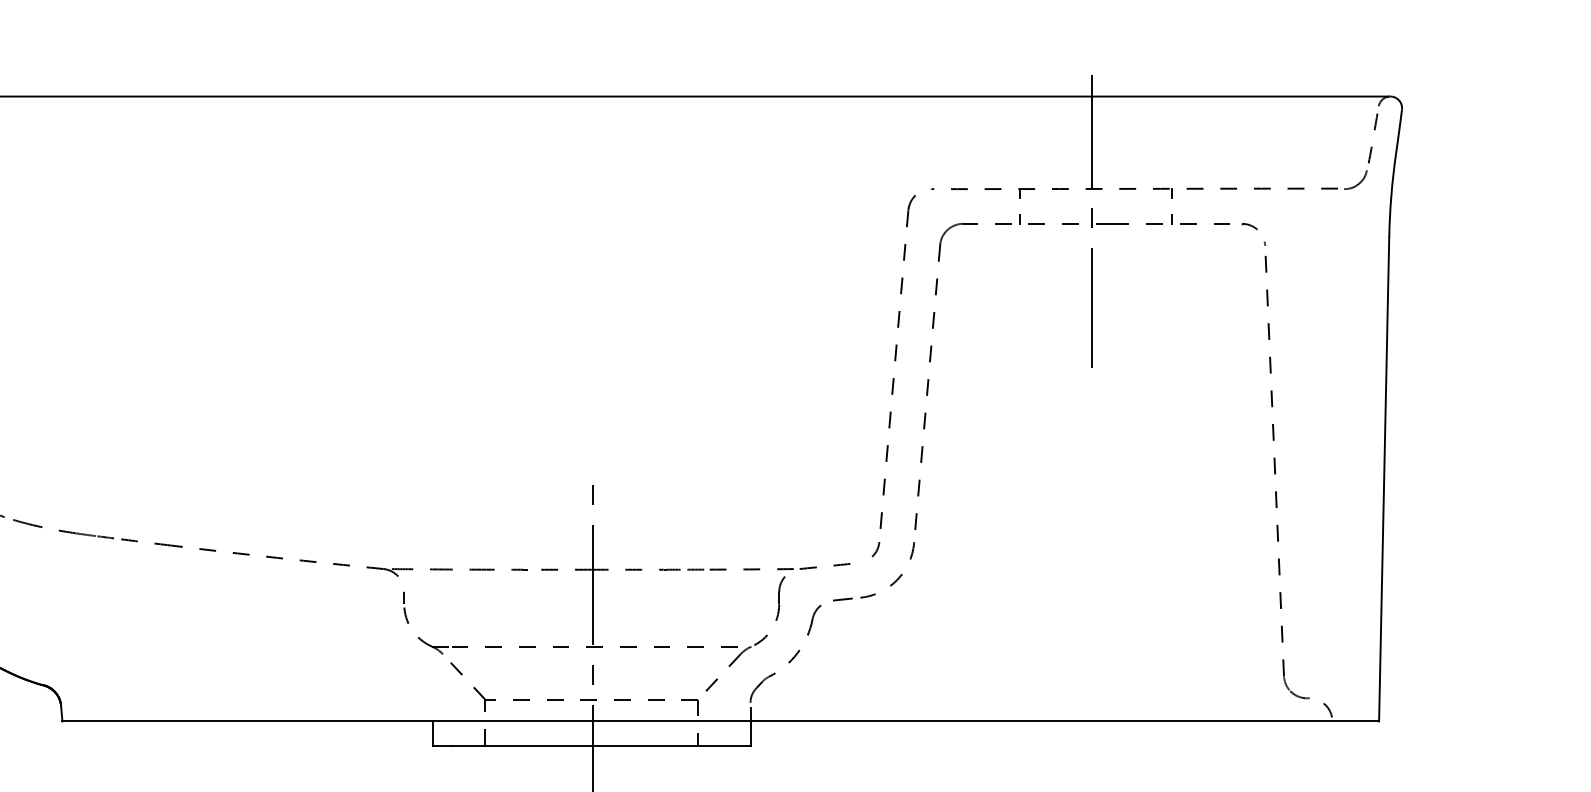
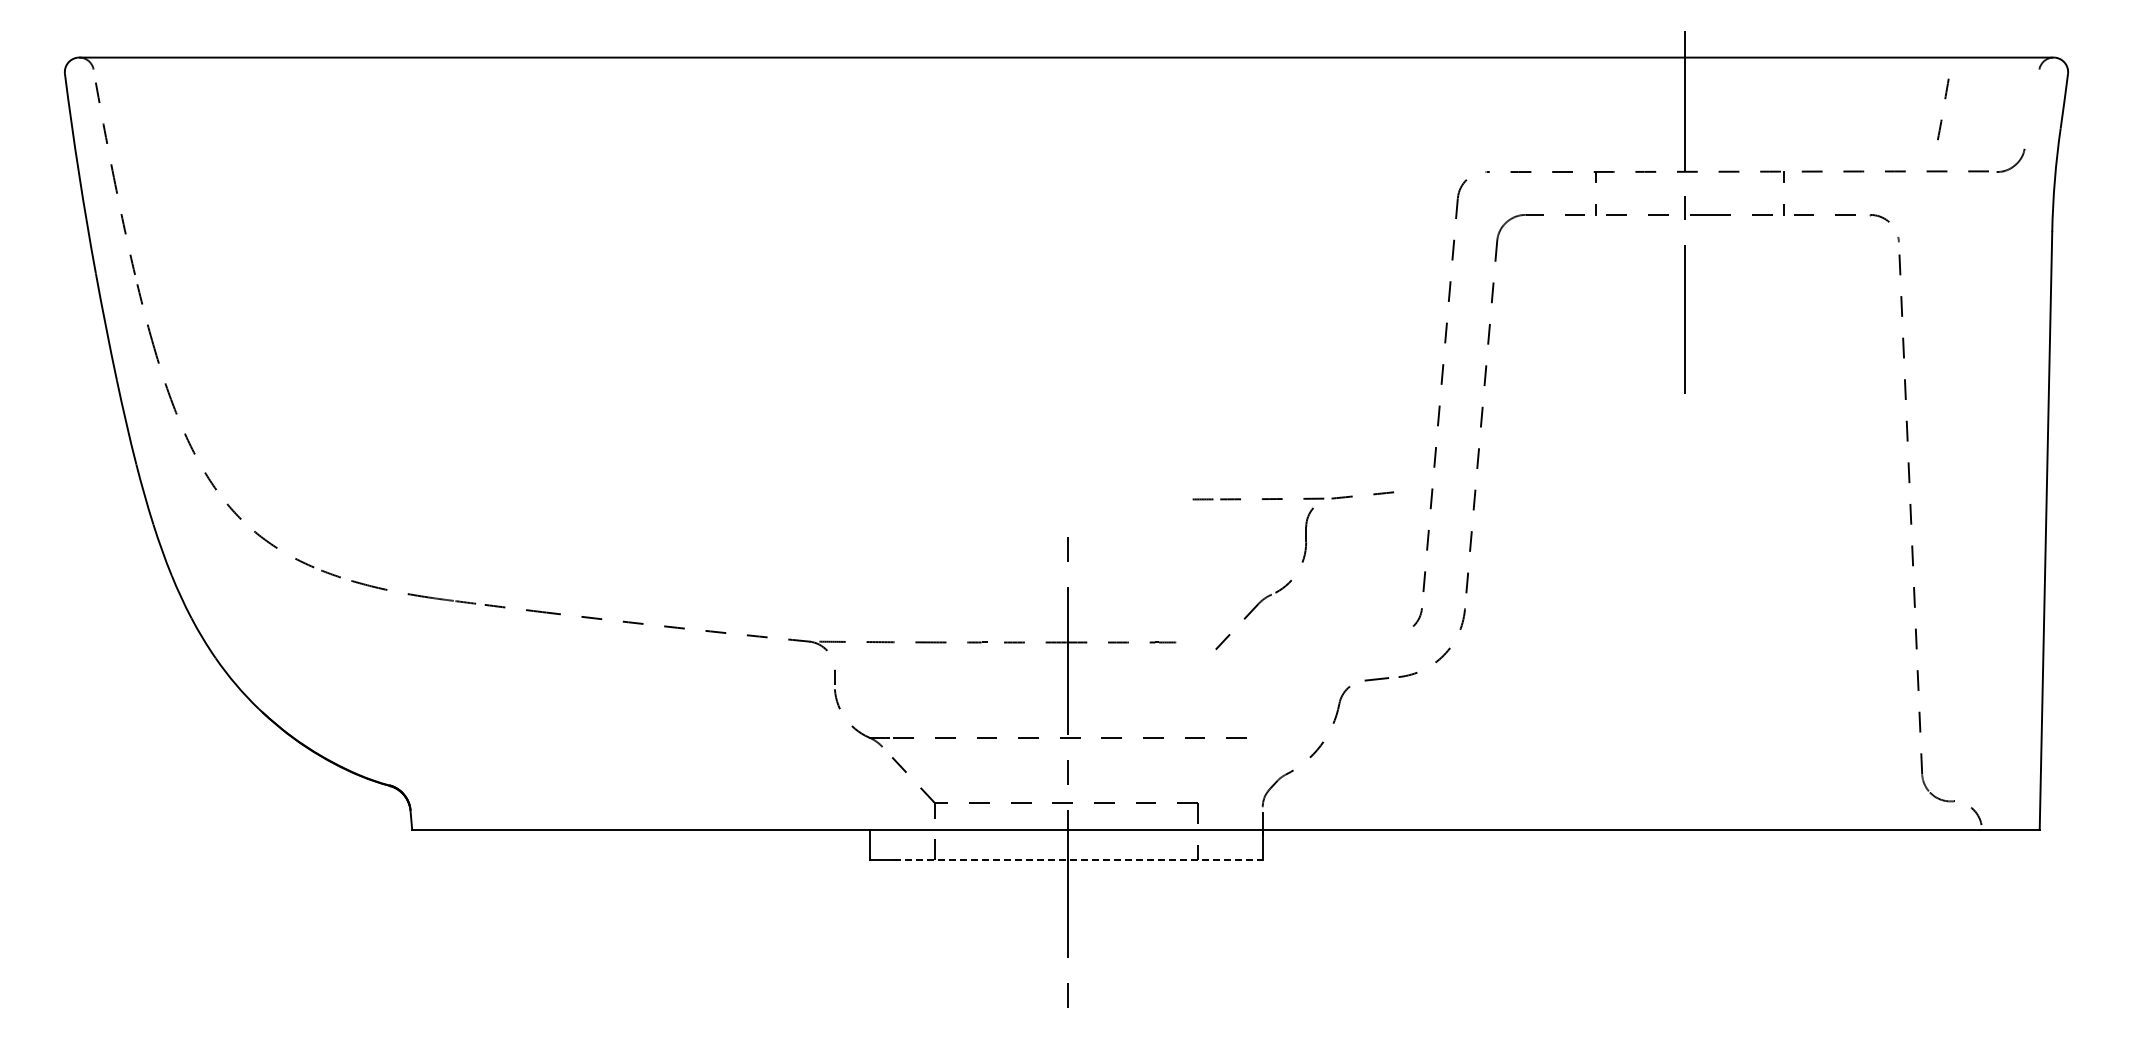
curve: (1374, 130) -> (1945, 99), moved
part: (767, 635) -> (1291, 580), moved
line: (601, 746) -> (1078, 860), solid -> dashed

